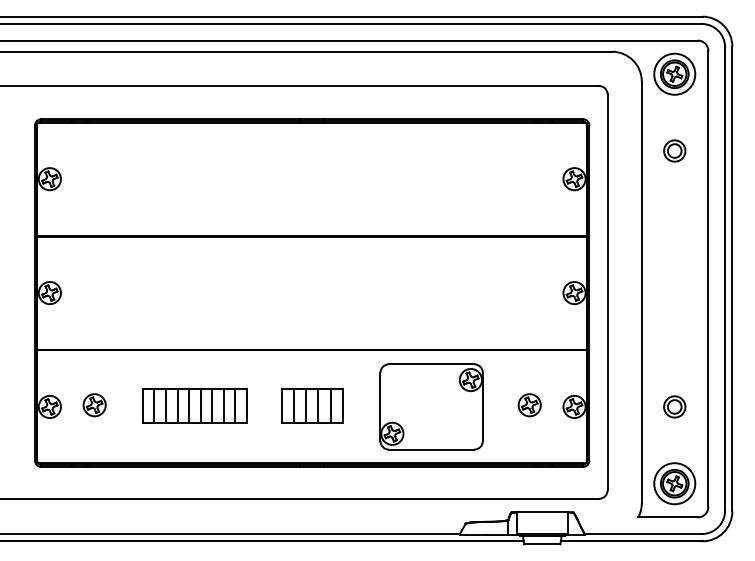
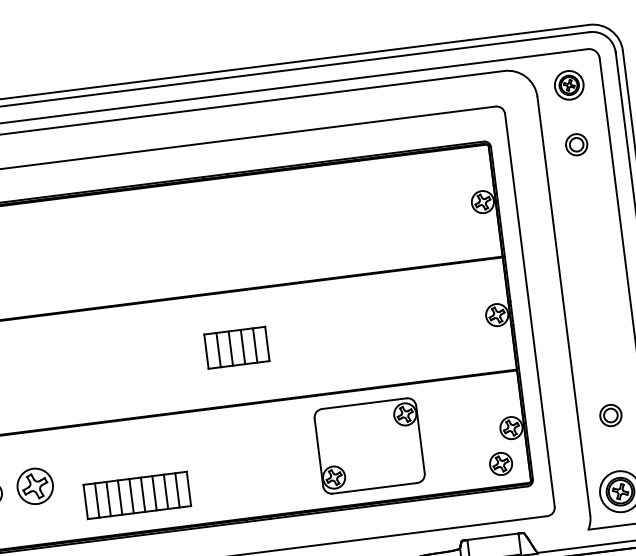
part: (674, 73) -> (568, 84), size x0.7
part: (674, 150) -> (576, 144), moved
part: (94, 405) -> (35, 486), size x1.6
part: (194, 405) -> (136, 495), moved
part: (312, 405) -> (237, 347), moved
part: (529, 405) -> (500, 464), moved

